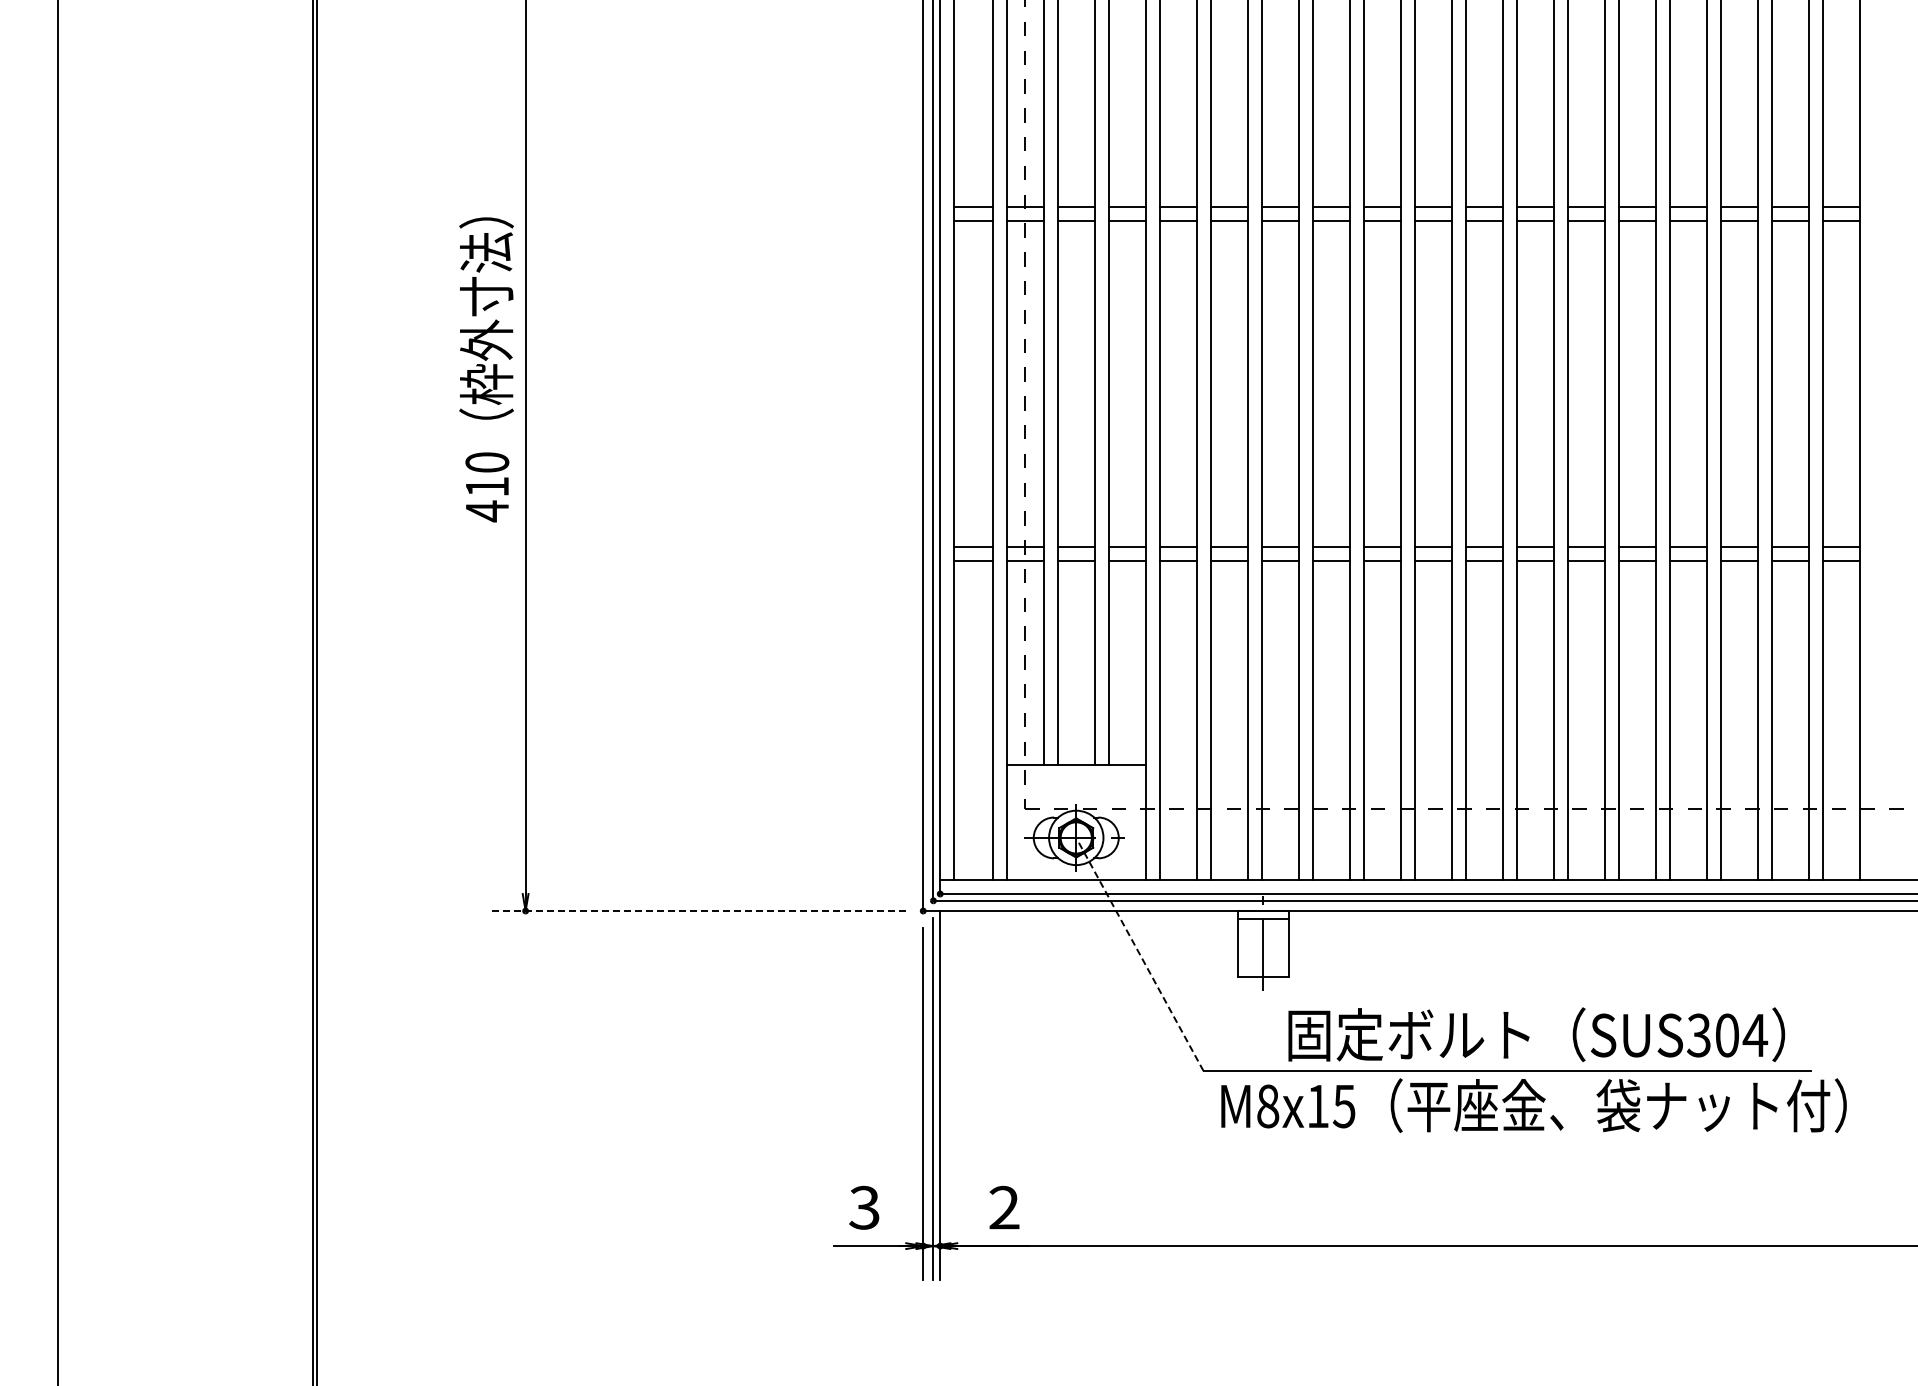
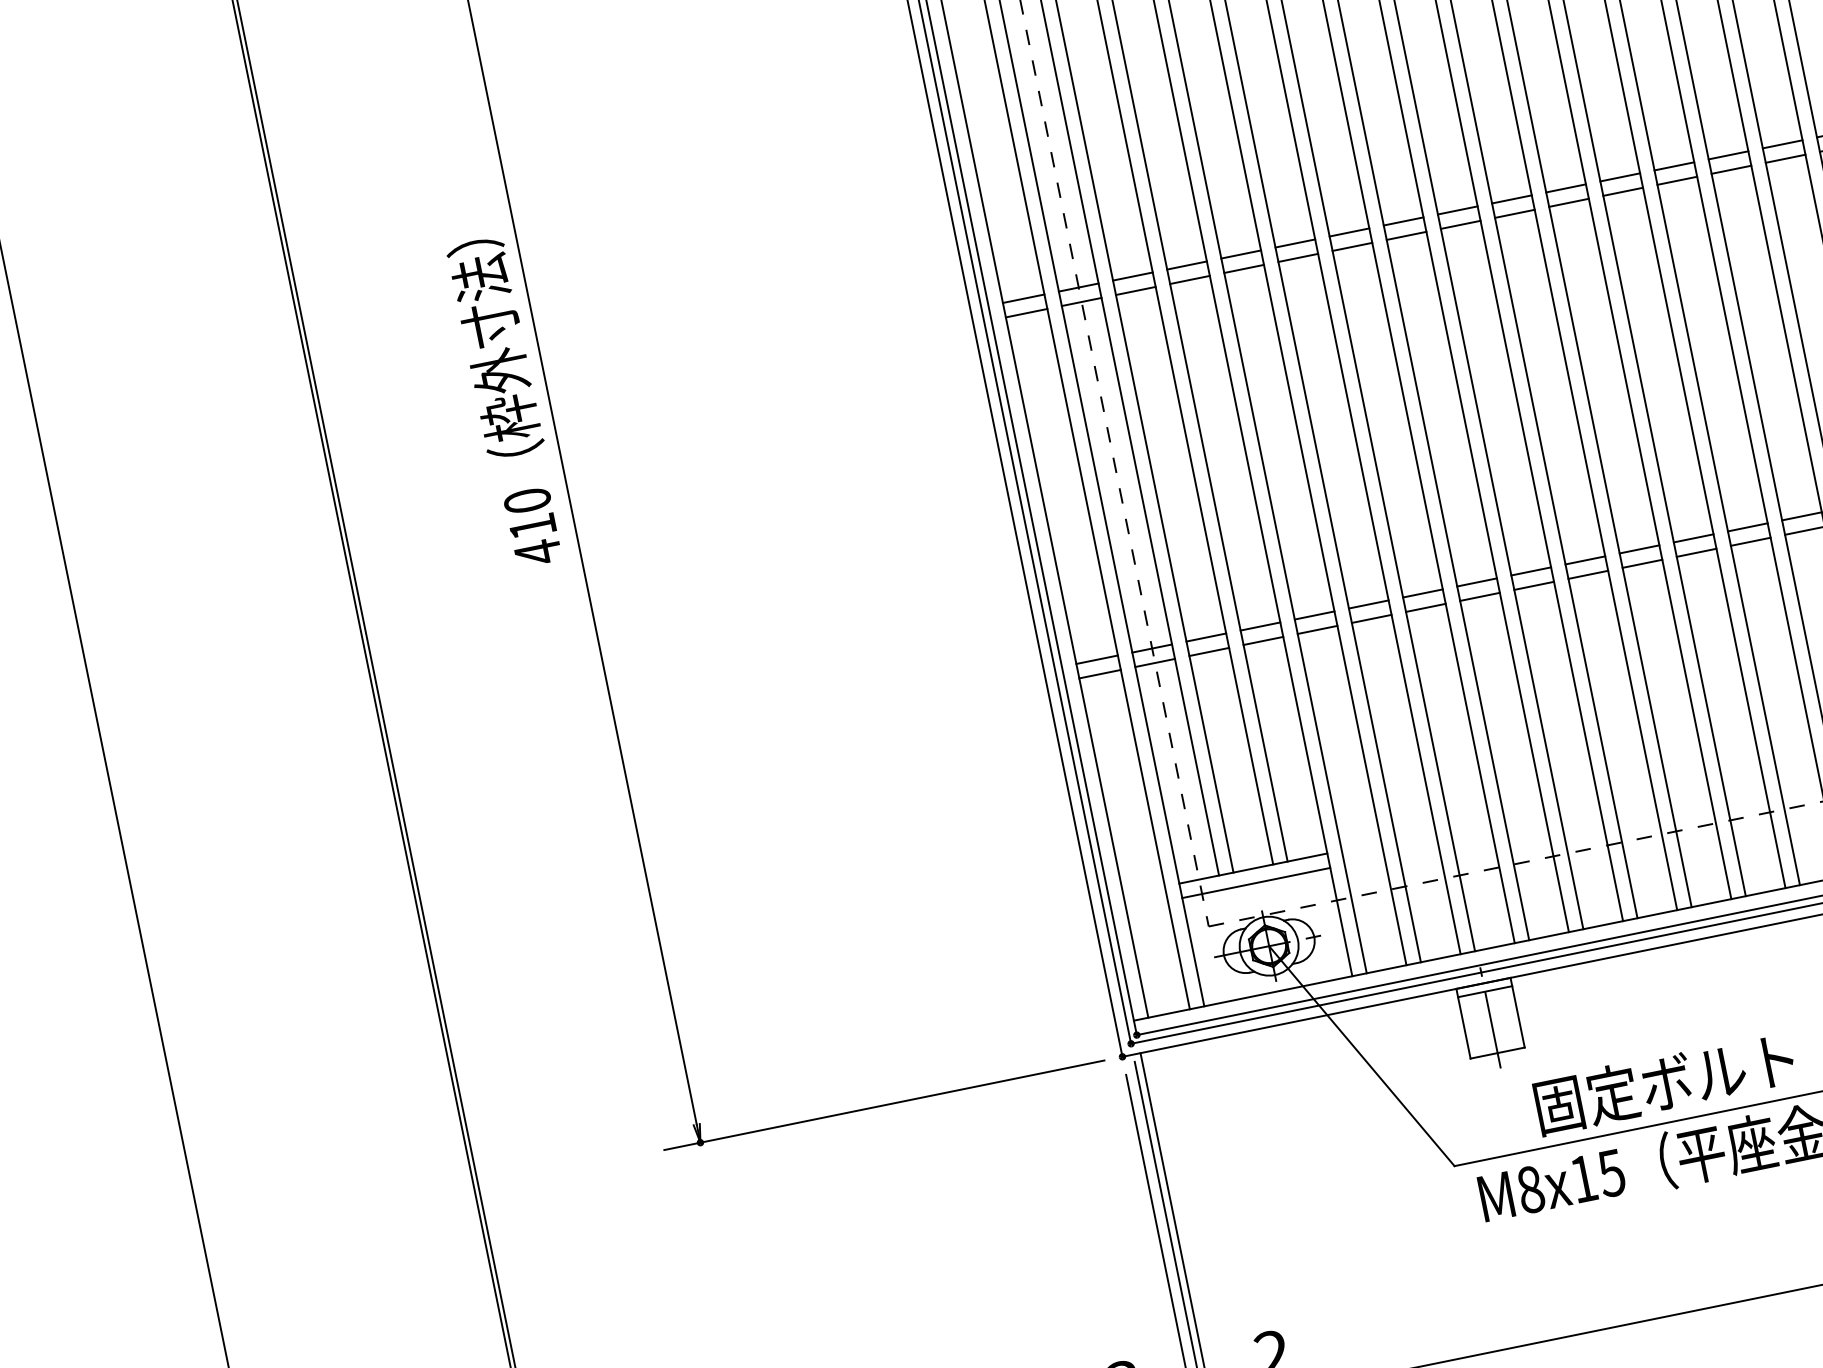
text: (486, 369) -> (506, 402), moved
line: (1075, 778) -> (1255, 883), added
line: (698, 911) -> (884, 1105), dashed -> solid
line: (1139, 954) -> (1361, 1056), dashed -> solid

